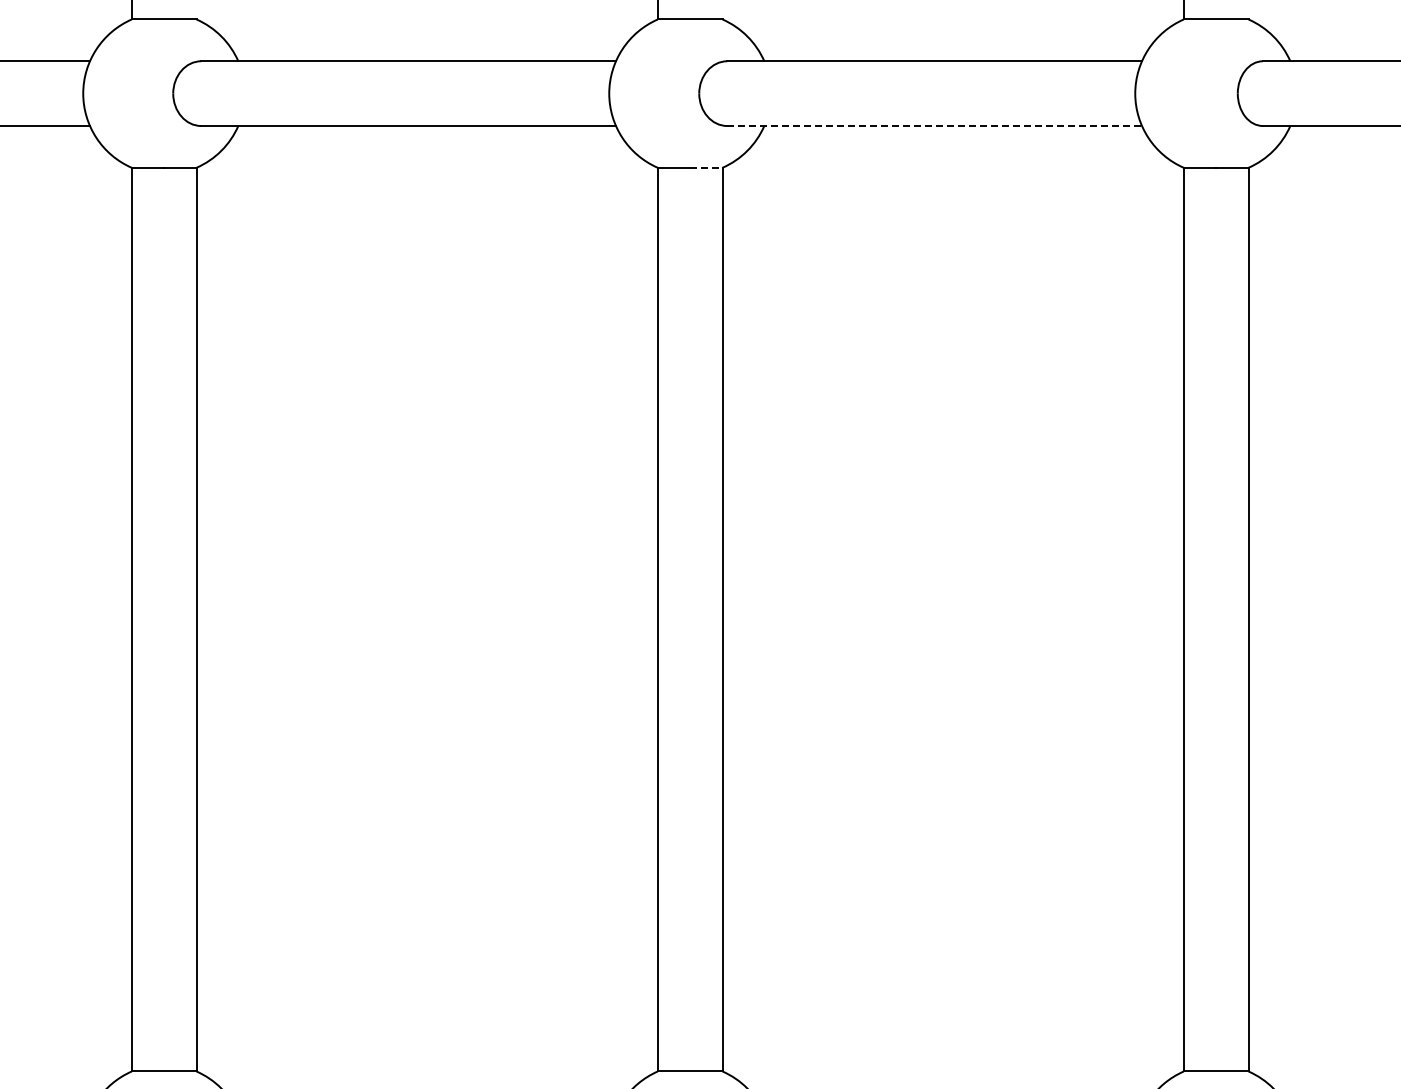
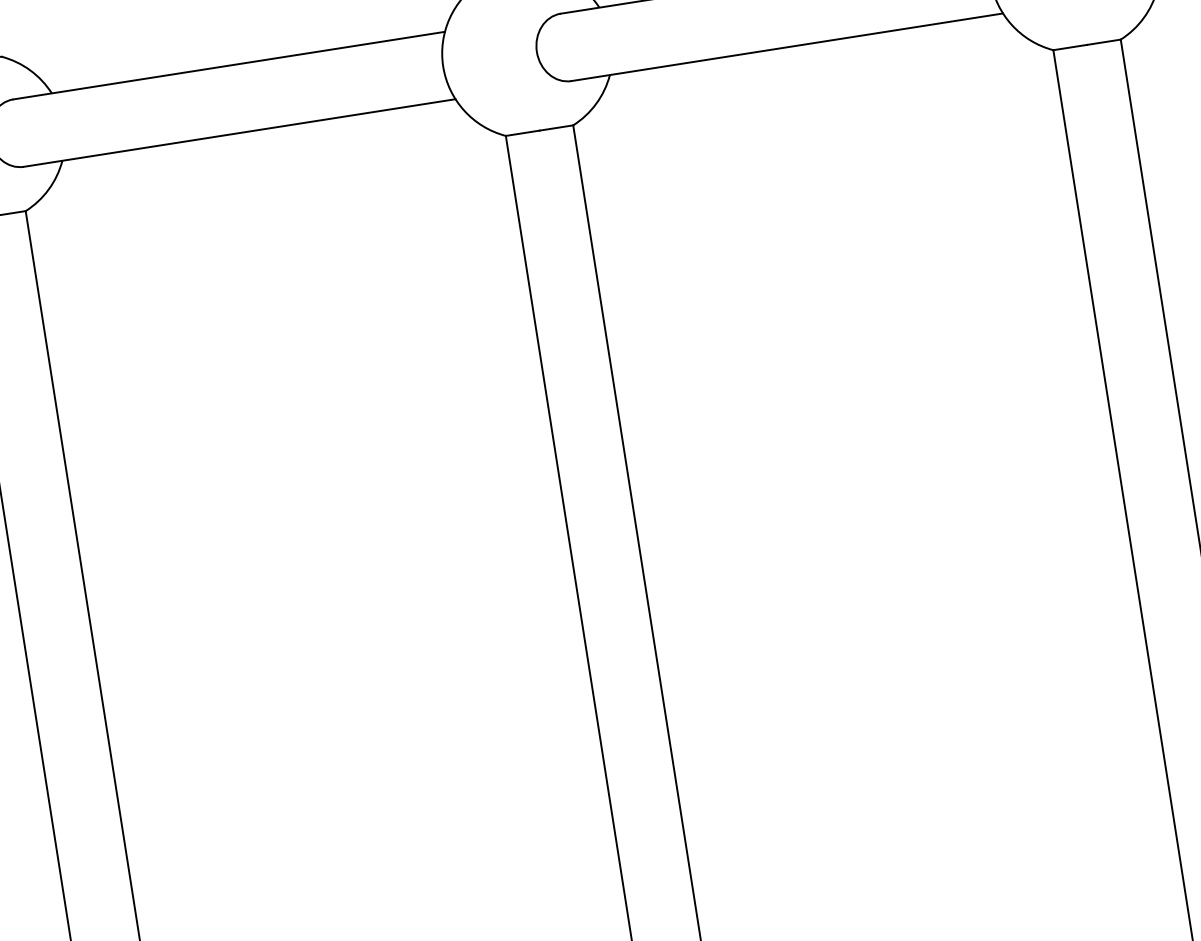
line: (935, 126) -> (788, 47), dashed -> solid
line: (706, 167) -> (556, 127), dashed -> solid

